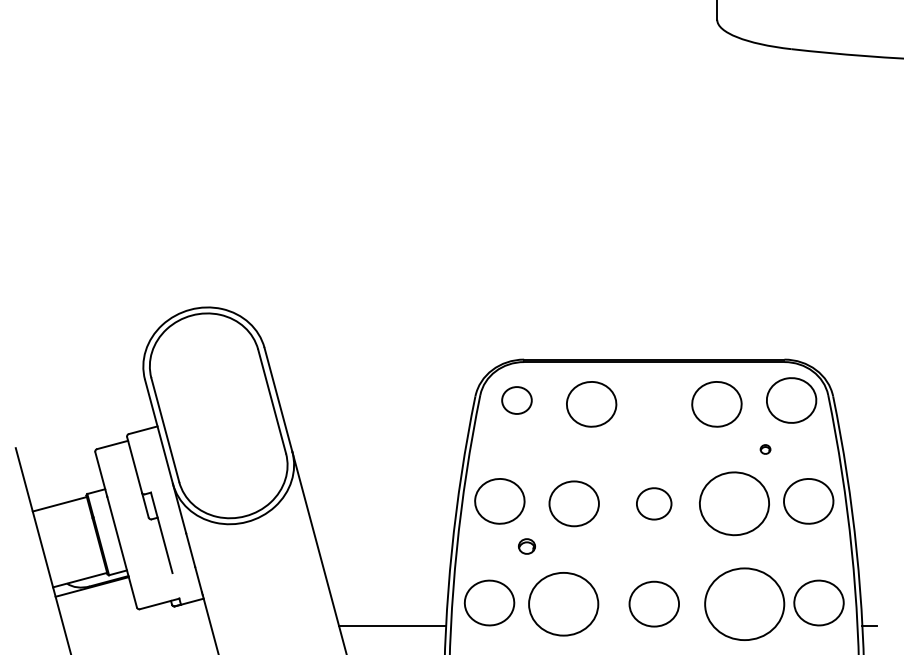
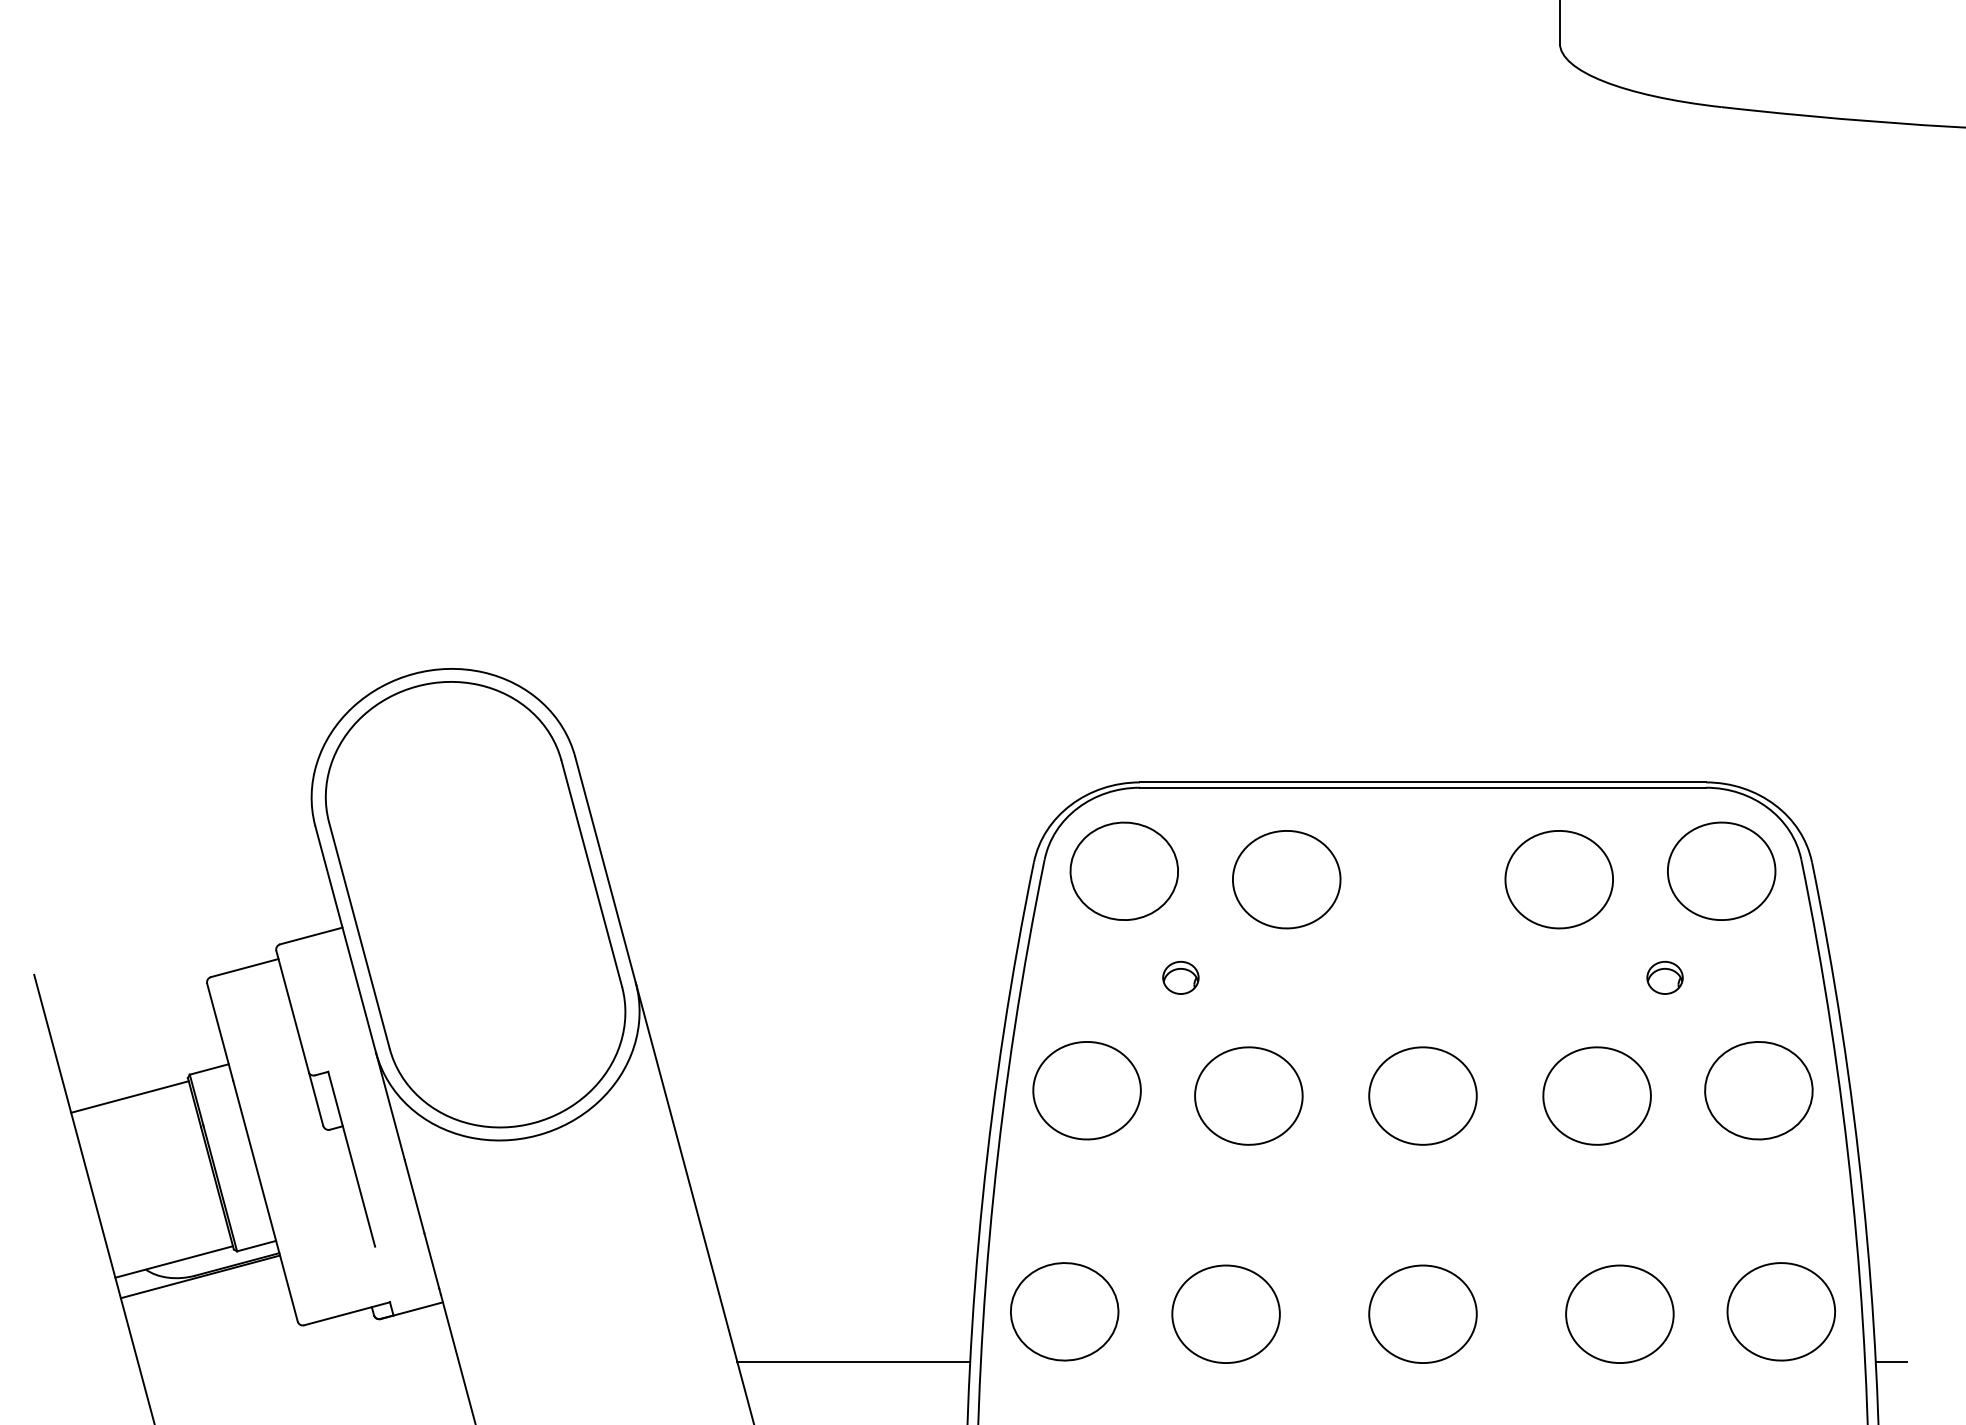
part: (516, 400) -> (1123, 871), size x1.67
part: (765, 449) -> (1664, 977), size x1.67
part: (653, 503) -> (1421, 1095), size x1.43
part: (733, 503) -> (1595, 1095), size x0.71
part: (526, 546) -> (1179, 977), moved
part: (563, 603) -> (1225, 1312), size x0.71
part: (744, 603) -> (1619, 1312), size x0.62

